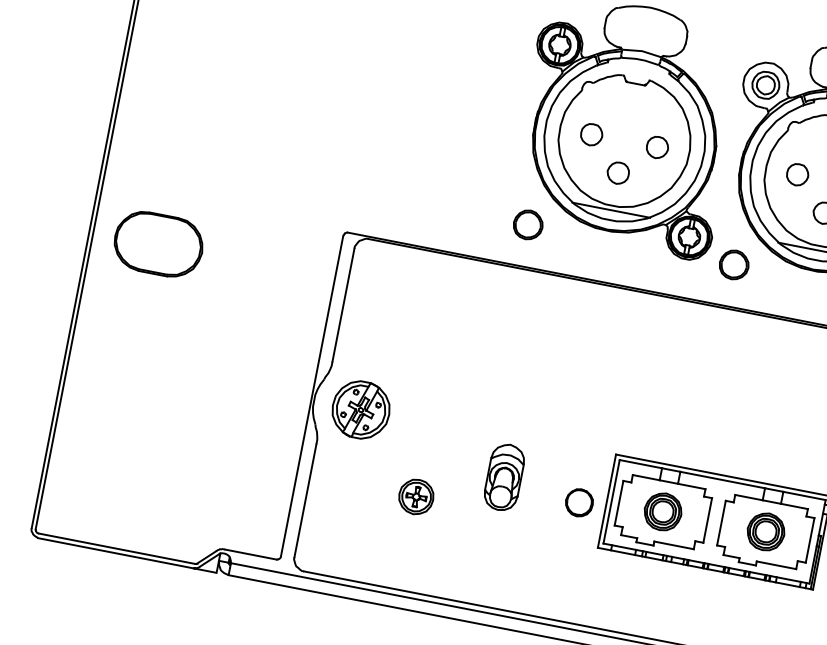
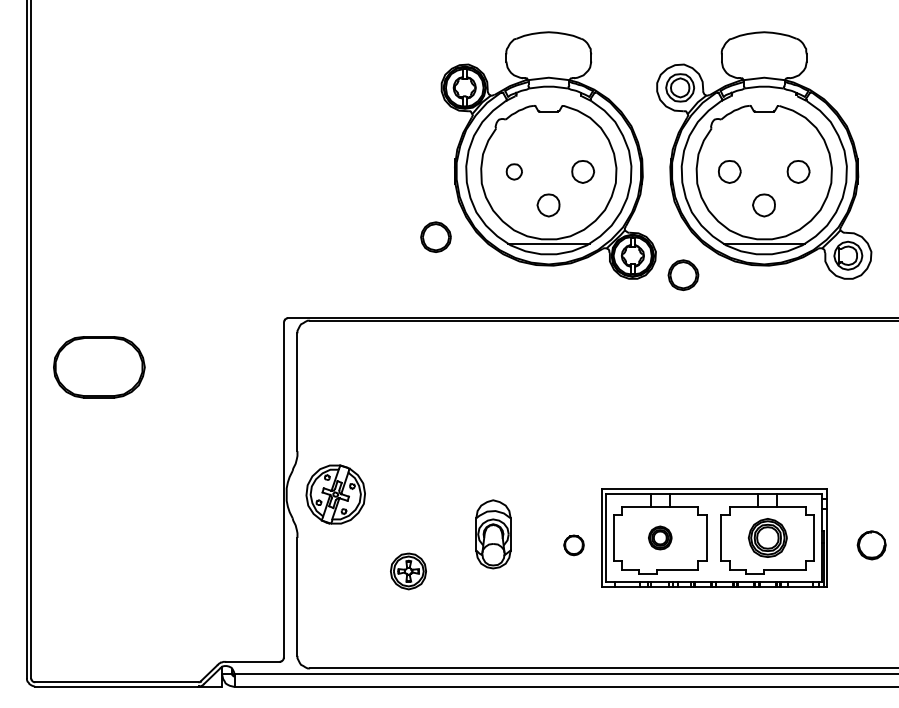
part: (591, 134) -> (514, 171), size x0.7
part: (527, 224) -> (435, 236), moved
part: (578, 502) -> (573, 545), size x0.7
part: (663, 511) -> (660, 537), size x0.6

